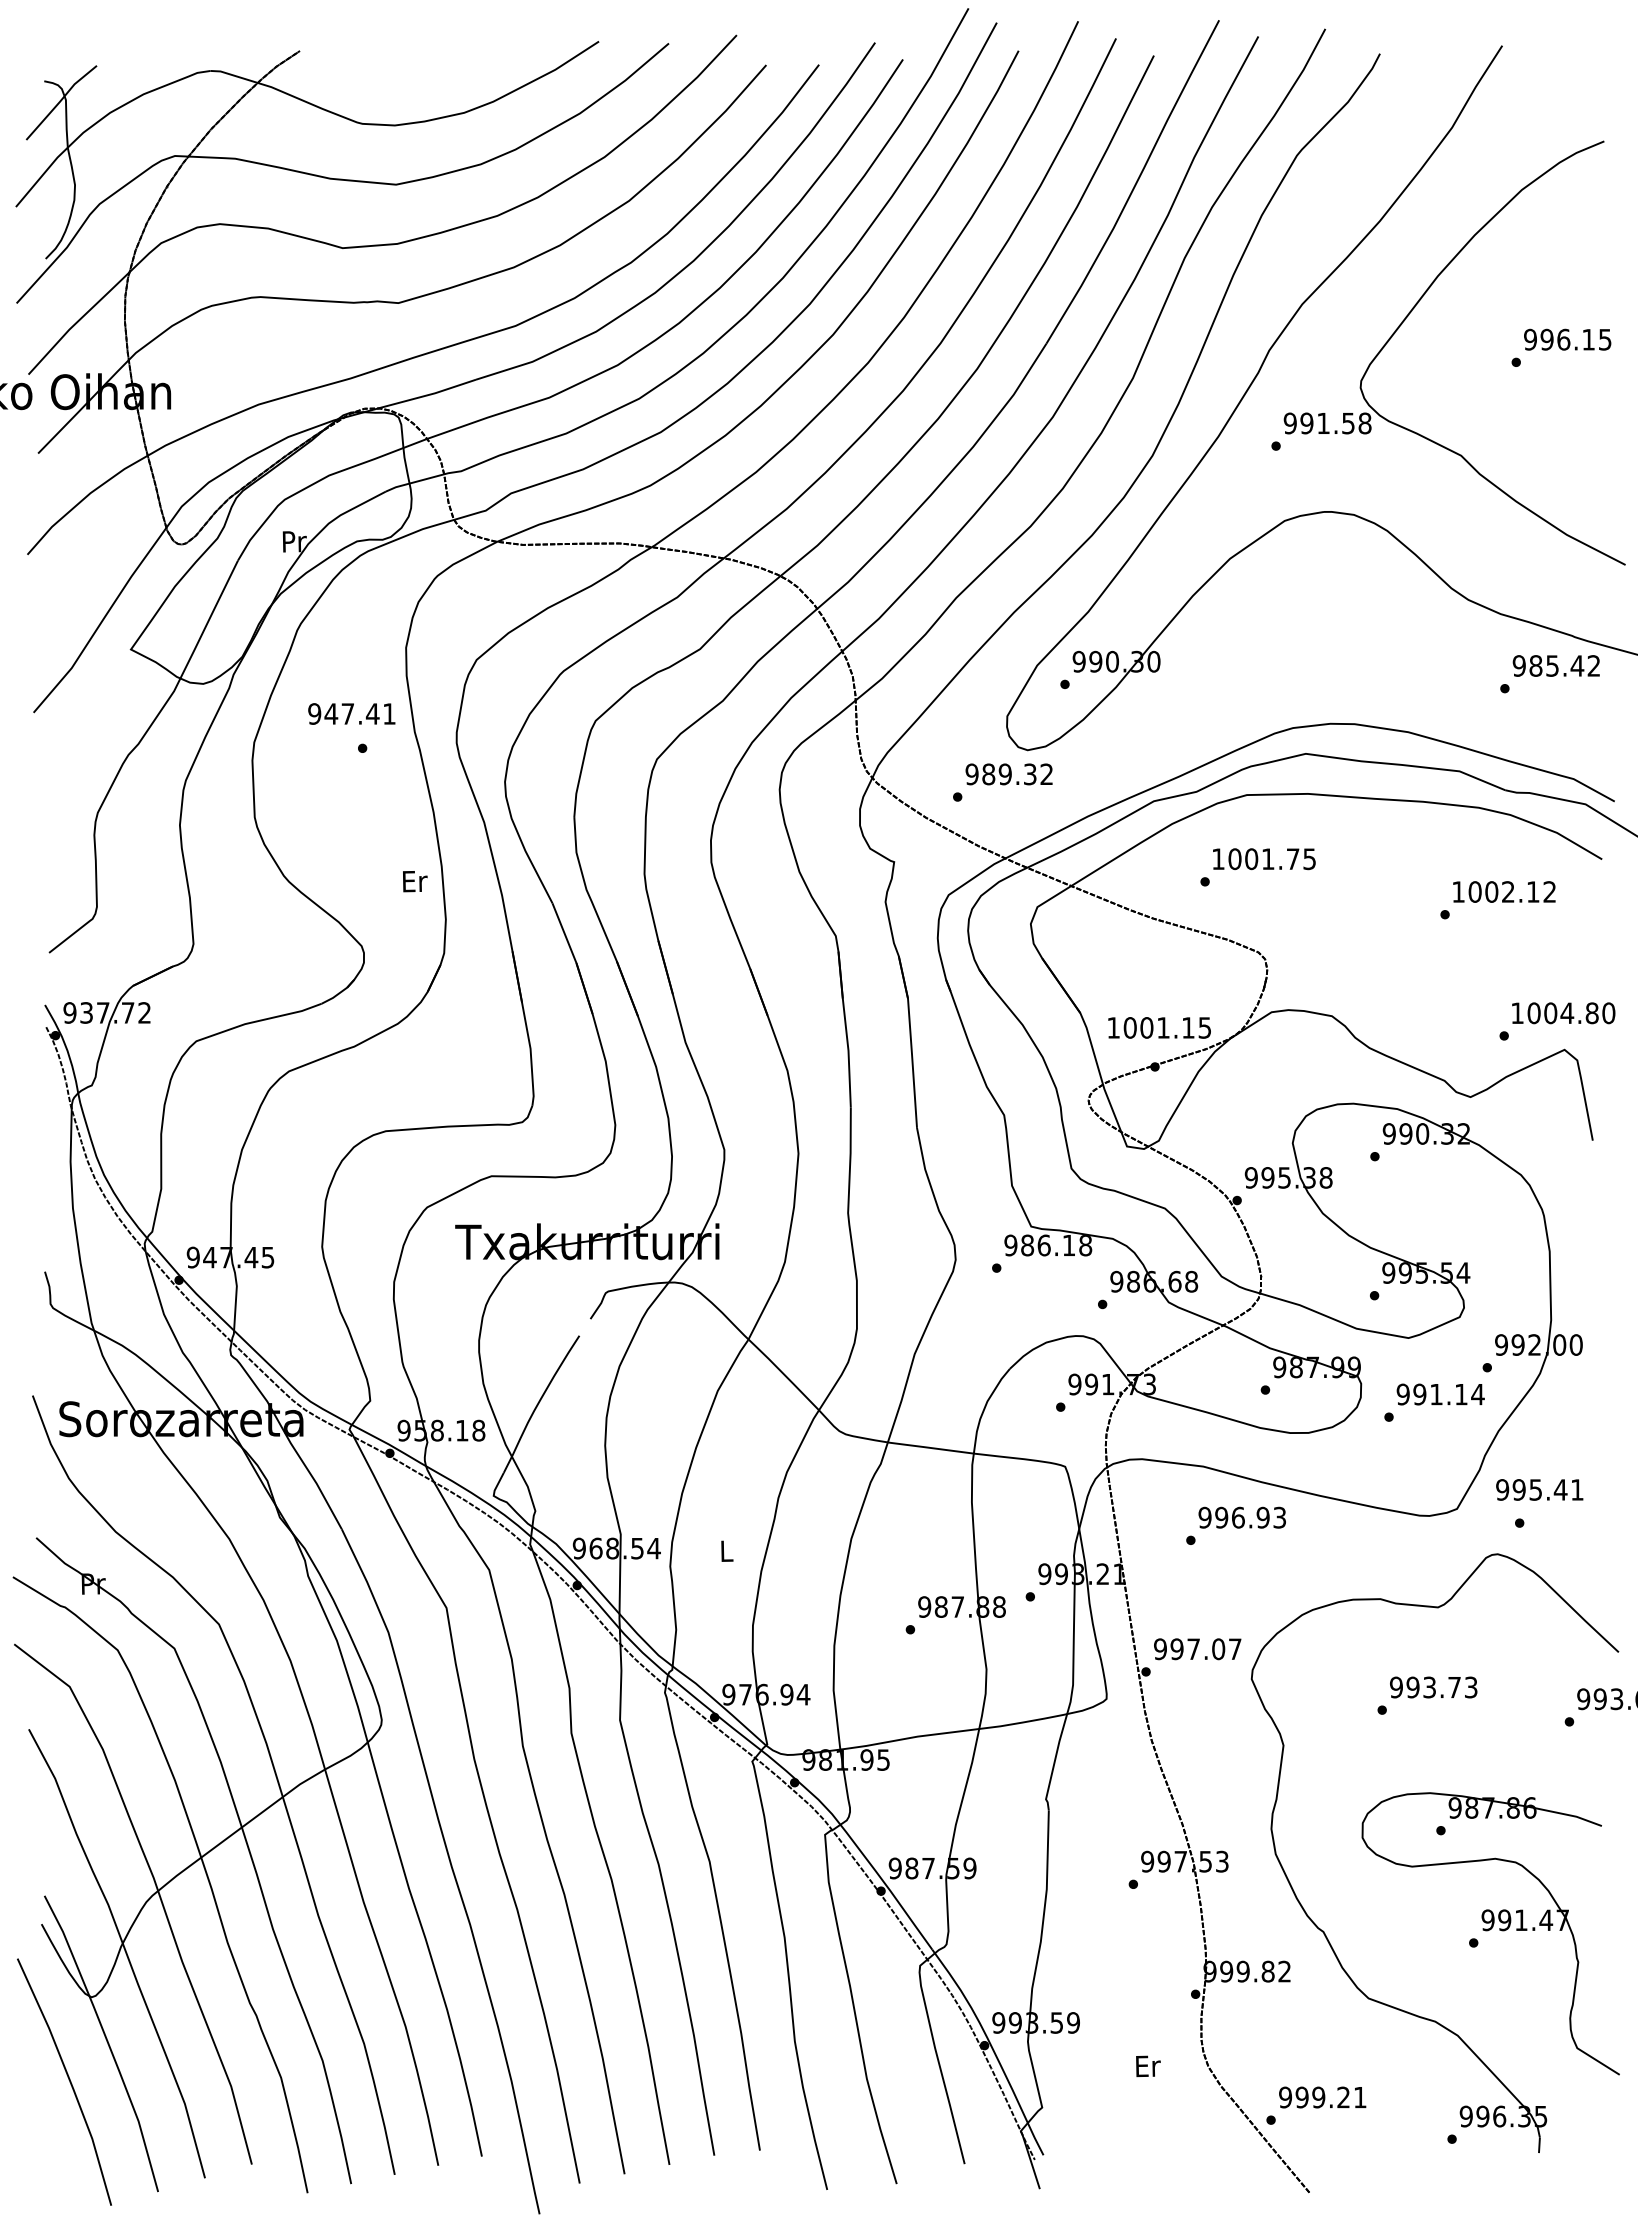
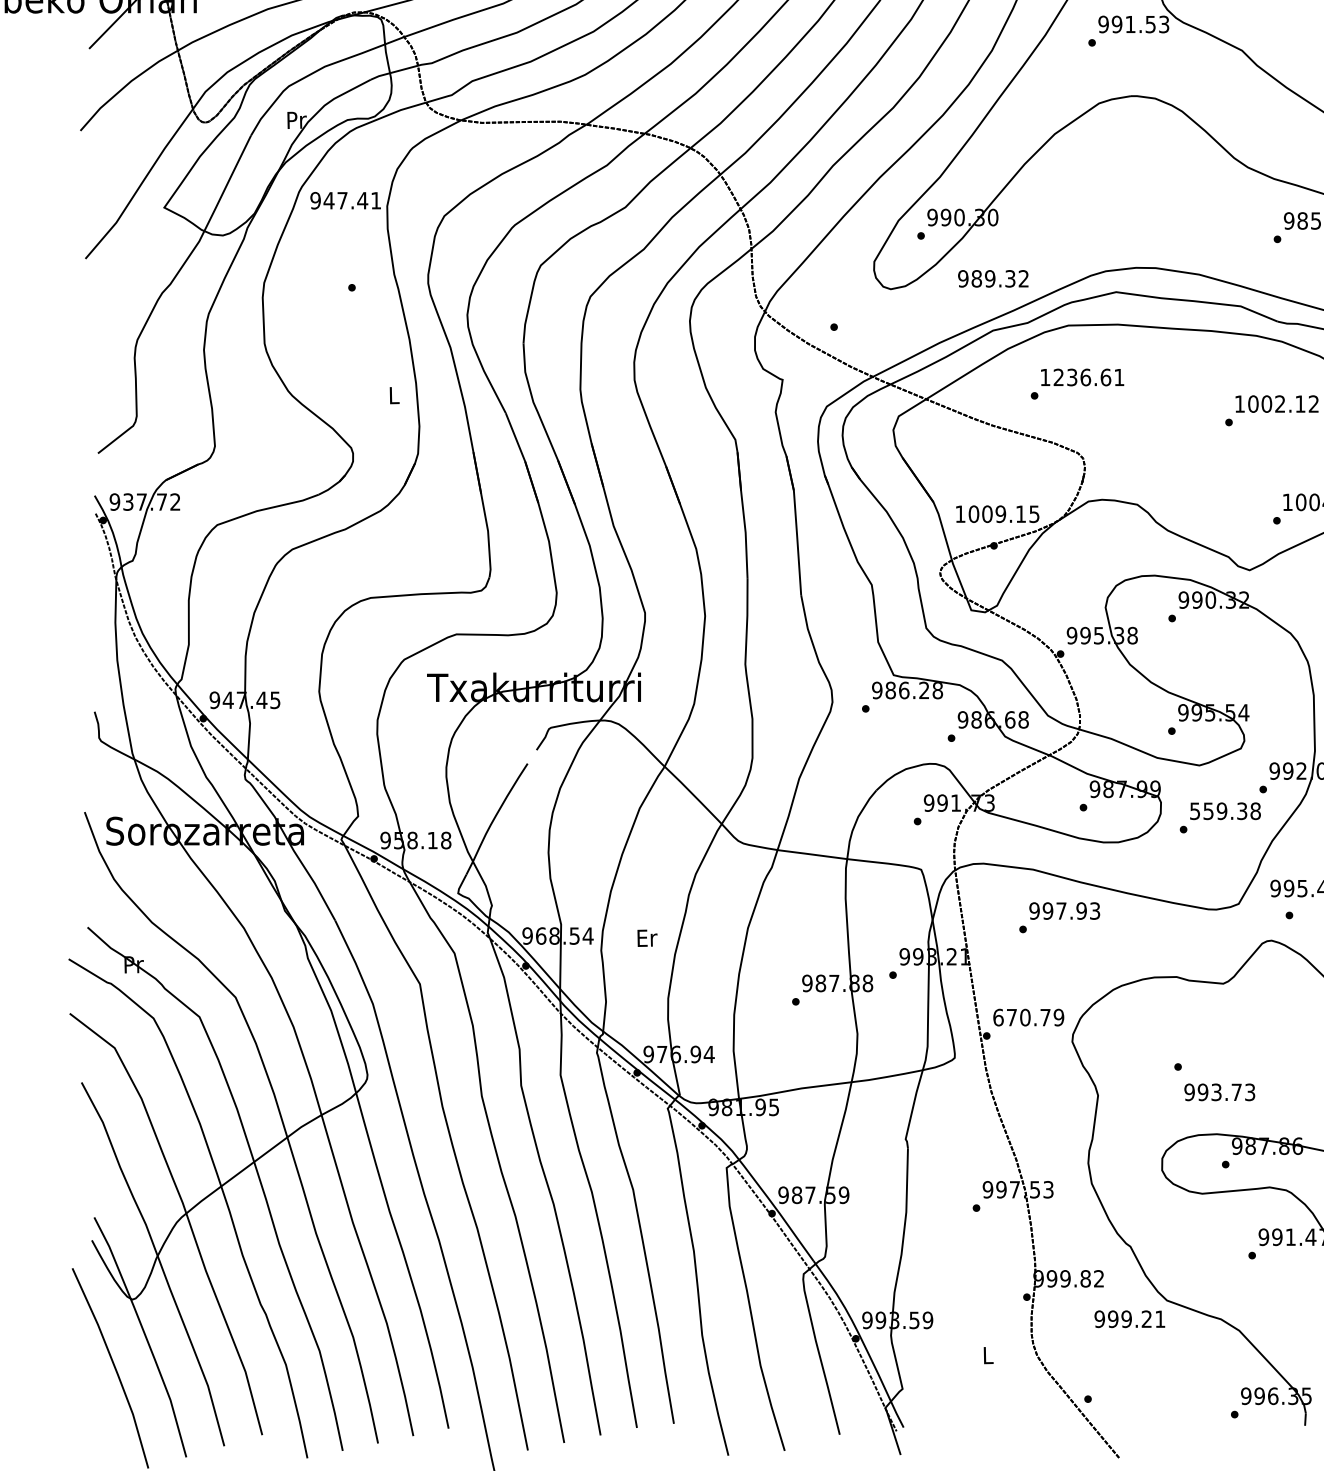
text: (1364, 423) -> (1163, 24), 991.58 -> 991.53
text: (351, 713) -> (345, 200), moved
text: (1008, 774) -> (992, 278), moved
text: (1271, 859) -> (1088, 377), 1001.75 -> 1236.61
text: (415, 881) -> (394, 395), Er -> L
text: (1163, 1027) -> (1000, 513), 1001.15 -> 1009.15
text: (1068, 1244) -> (923, 689), 986.18 -> 986.28
text: (1440, 1394) -> (1225, 811), 991.14 -> 559.38
text: (1238, 1517) -> (1061, 910), 996.93 -> 997.93
text: (727, 1550) -> (647, 937), L -> Er
text: (1197, 1649) -> (1028, 1017), 997.07 -> 670.79
text: (1433, 1687) -> (1219, 1092), moved
text: (1148, 2066) -> (988, 1355), Er -> L
text: (1322, 2097) -> (1129, 1319), moved

